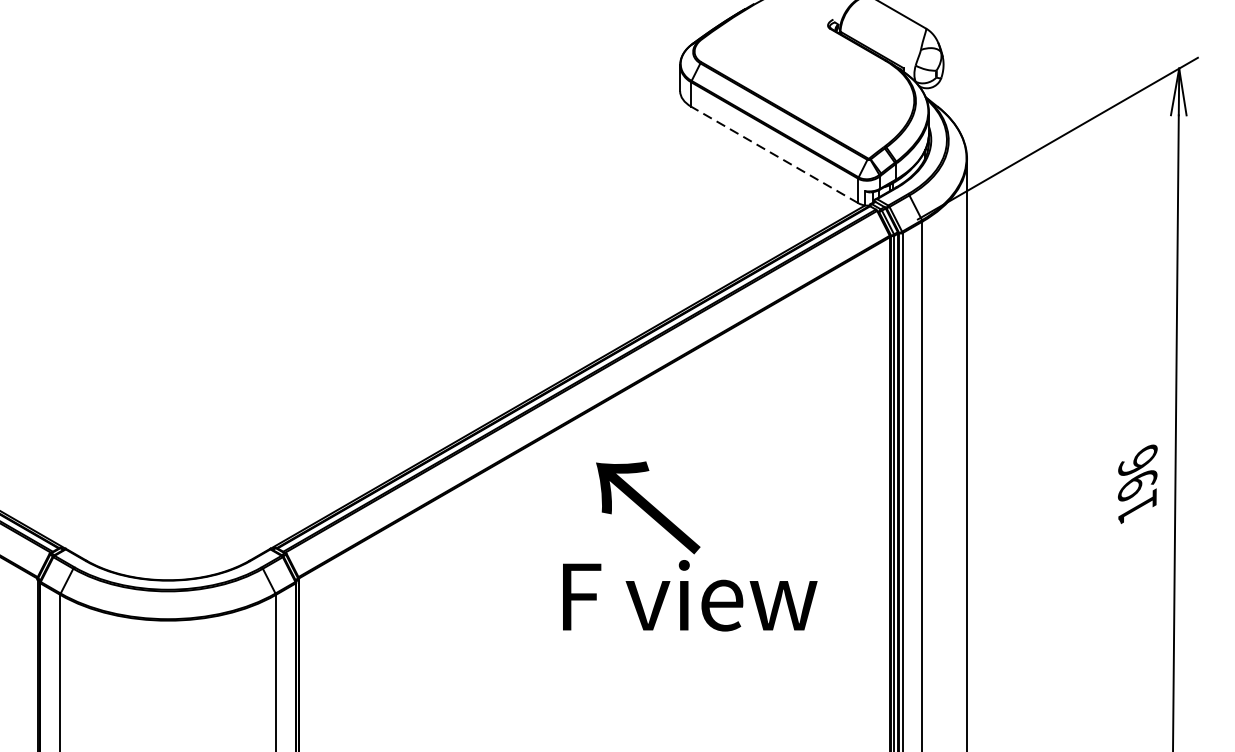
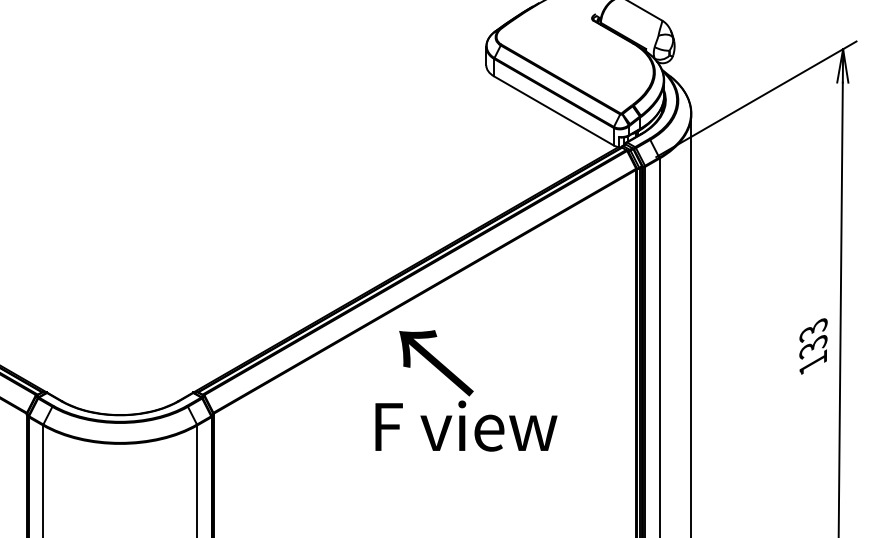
line: (774, 154) -> (553, 110), dashed -> solid
text: (1137, 473) -> (813, 338), 196 -> 133
text: (690, 545) -> (466, 390), moved

